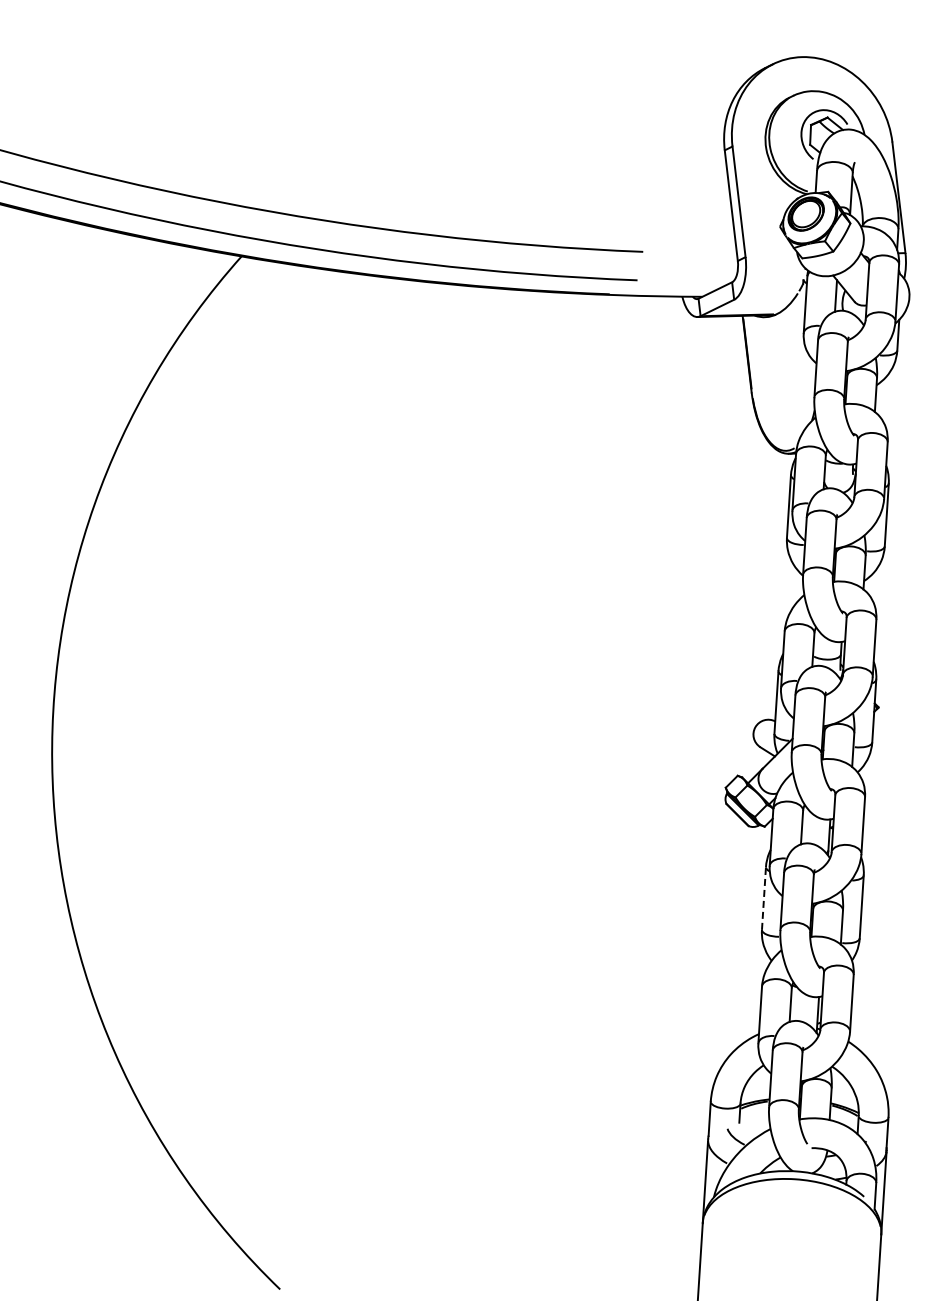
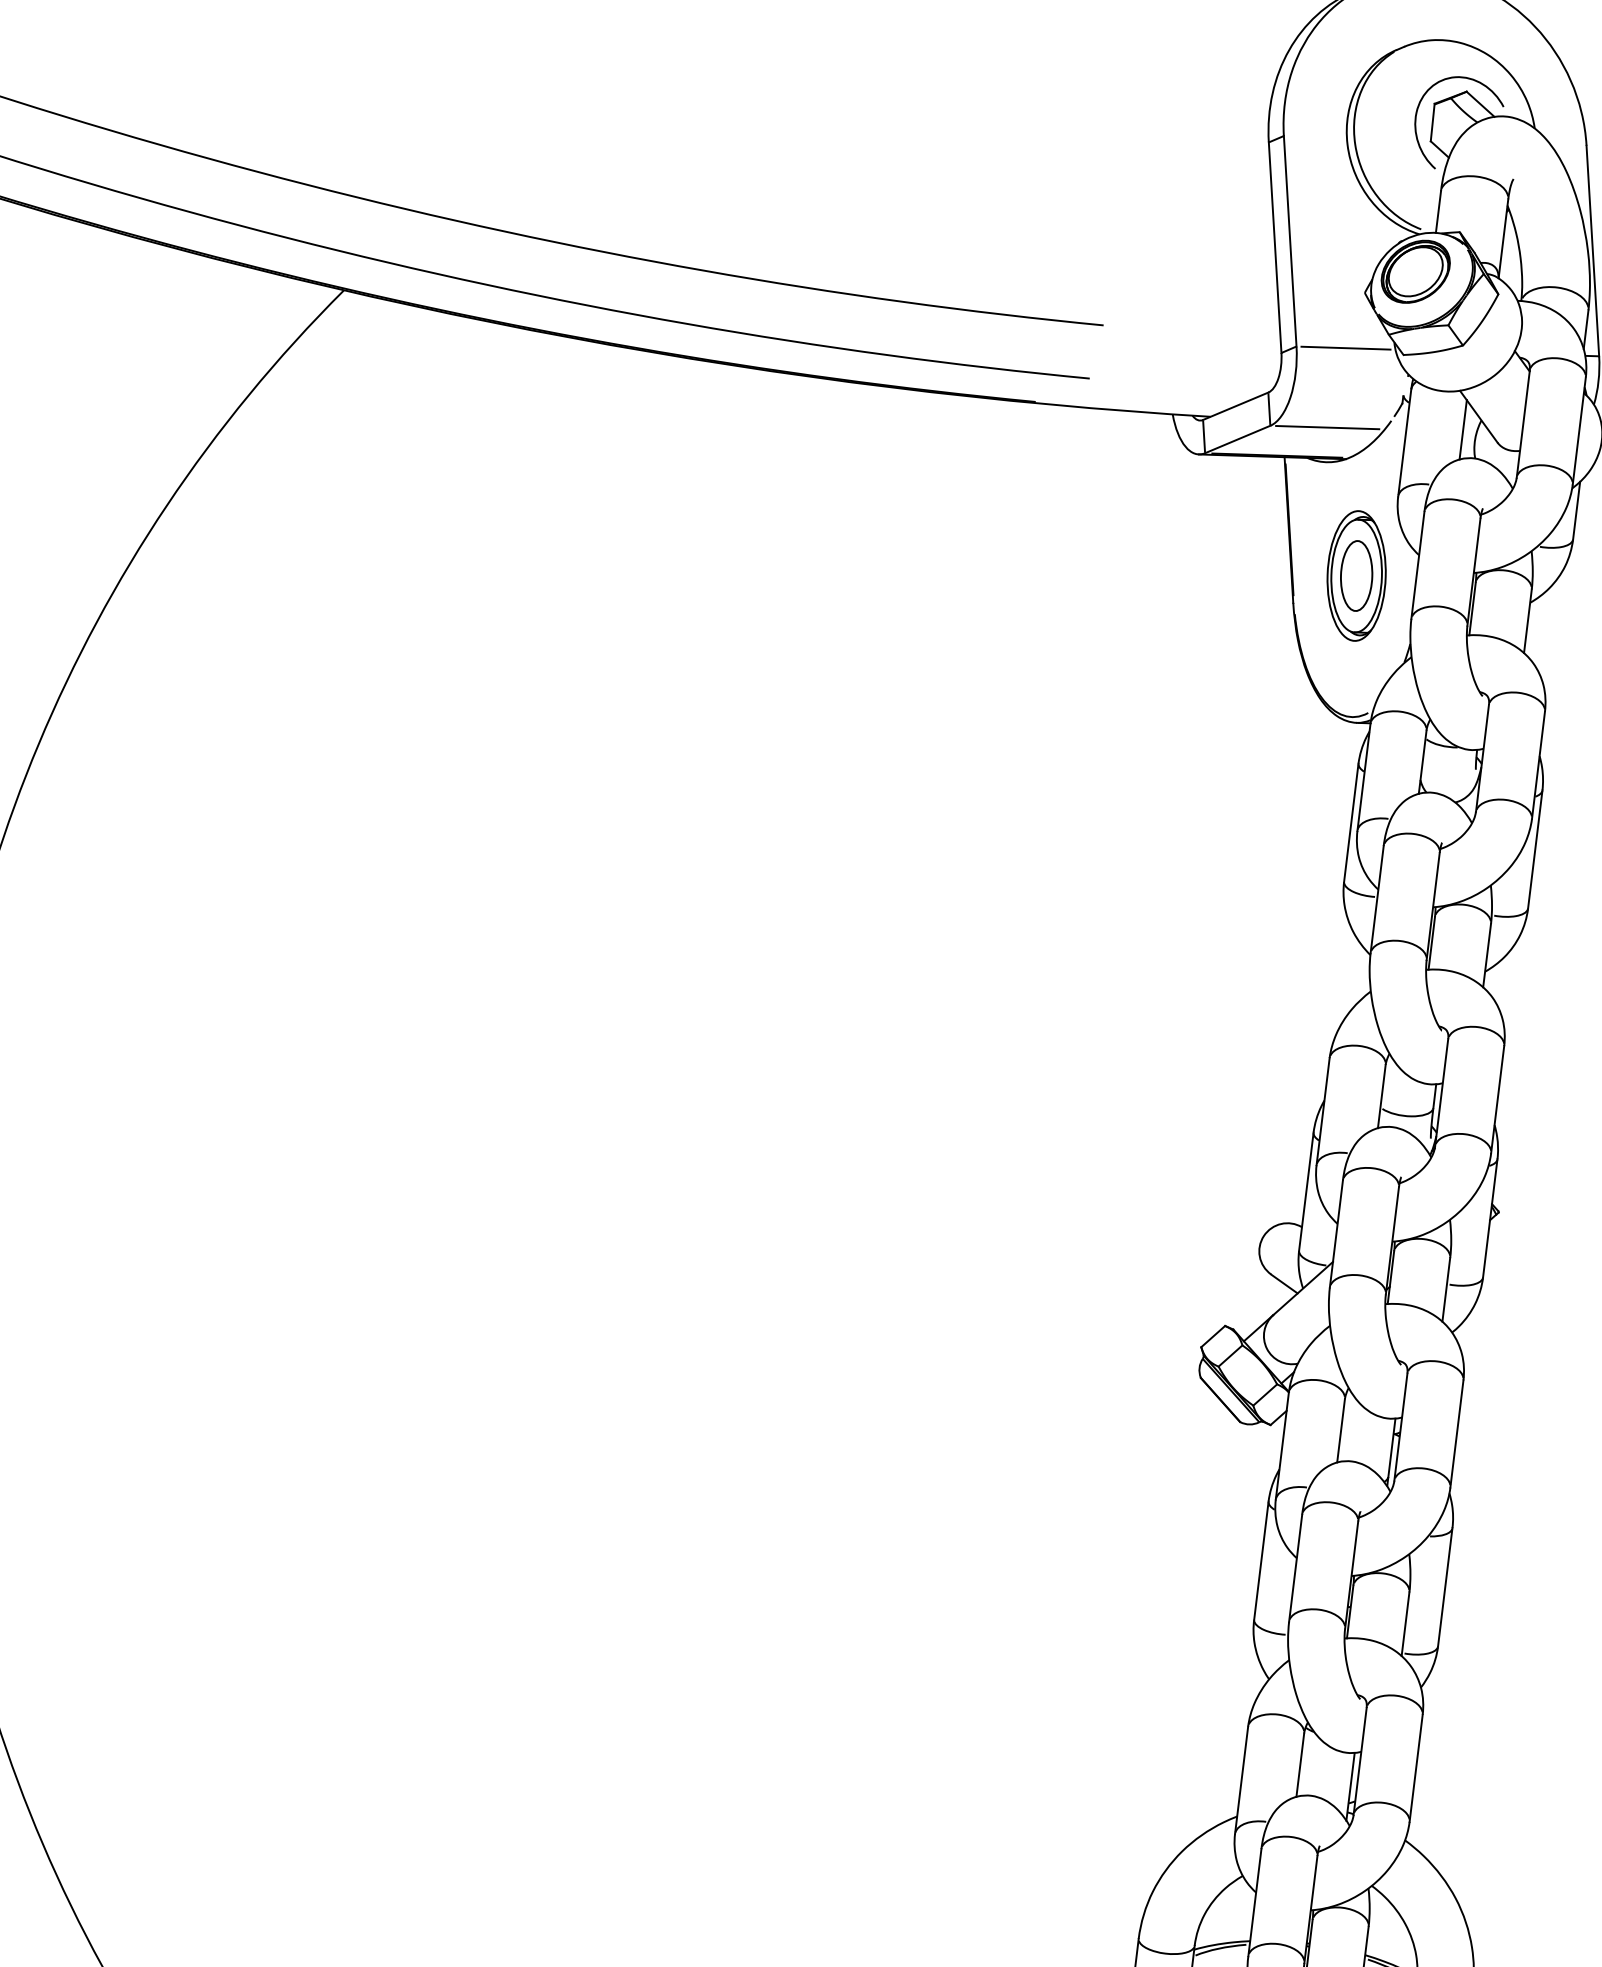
line: (771, 256) -> (1345, 348), added
line: (764, 298) -> (1327, 426), added
part: (784, 376) -> (1357, 576), added
line: (764, 898) -> (1262, 1560), dashed -> solid

